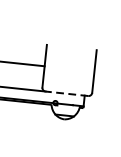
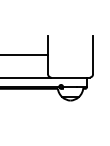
line: (66, 93) -> (70, 77), dashed -> solid

